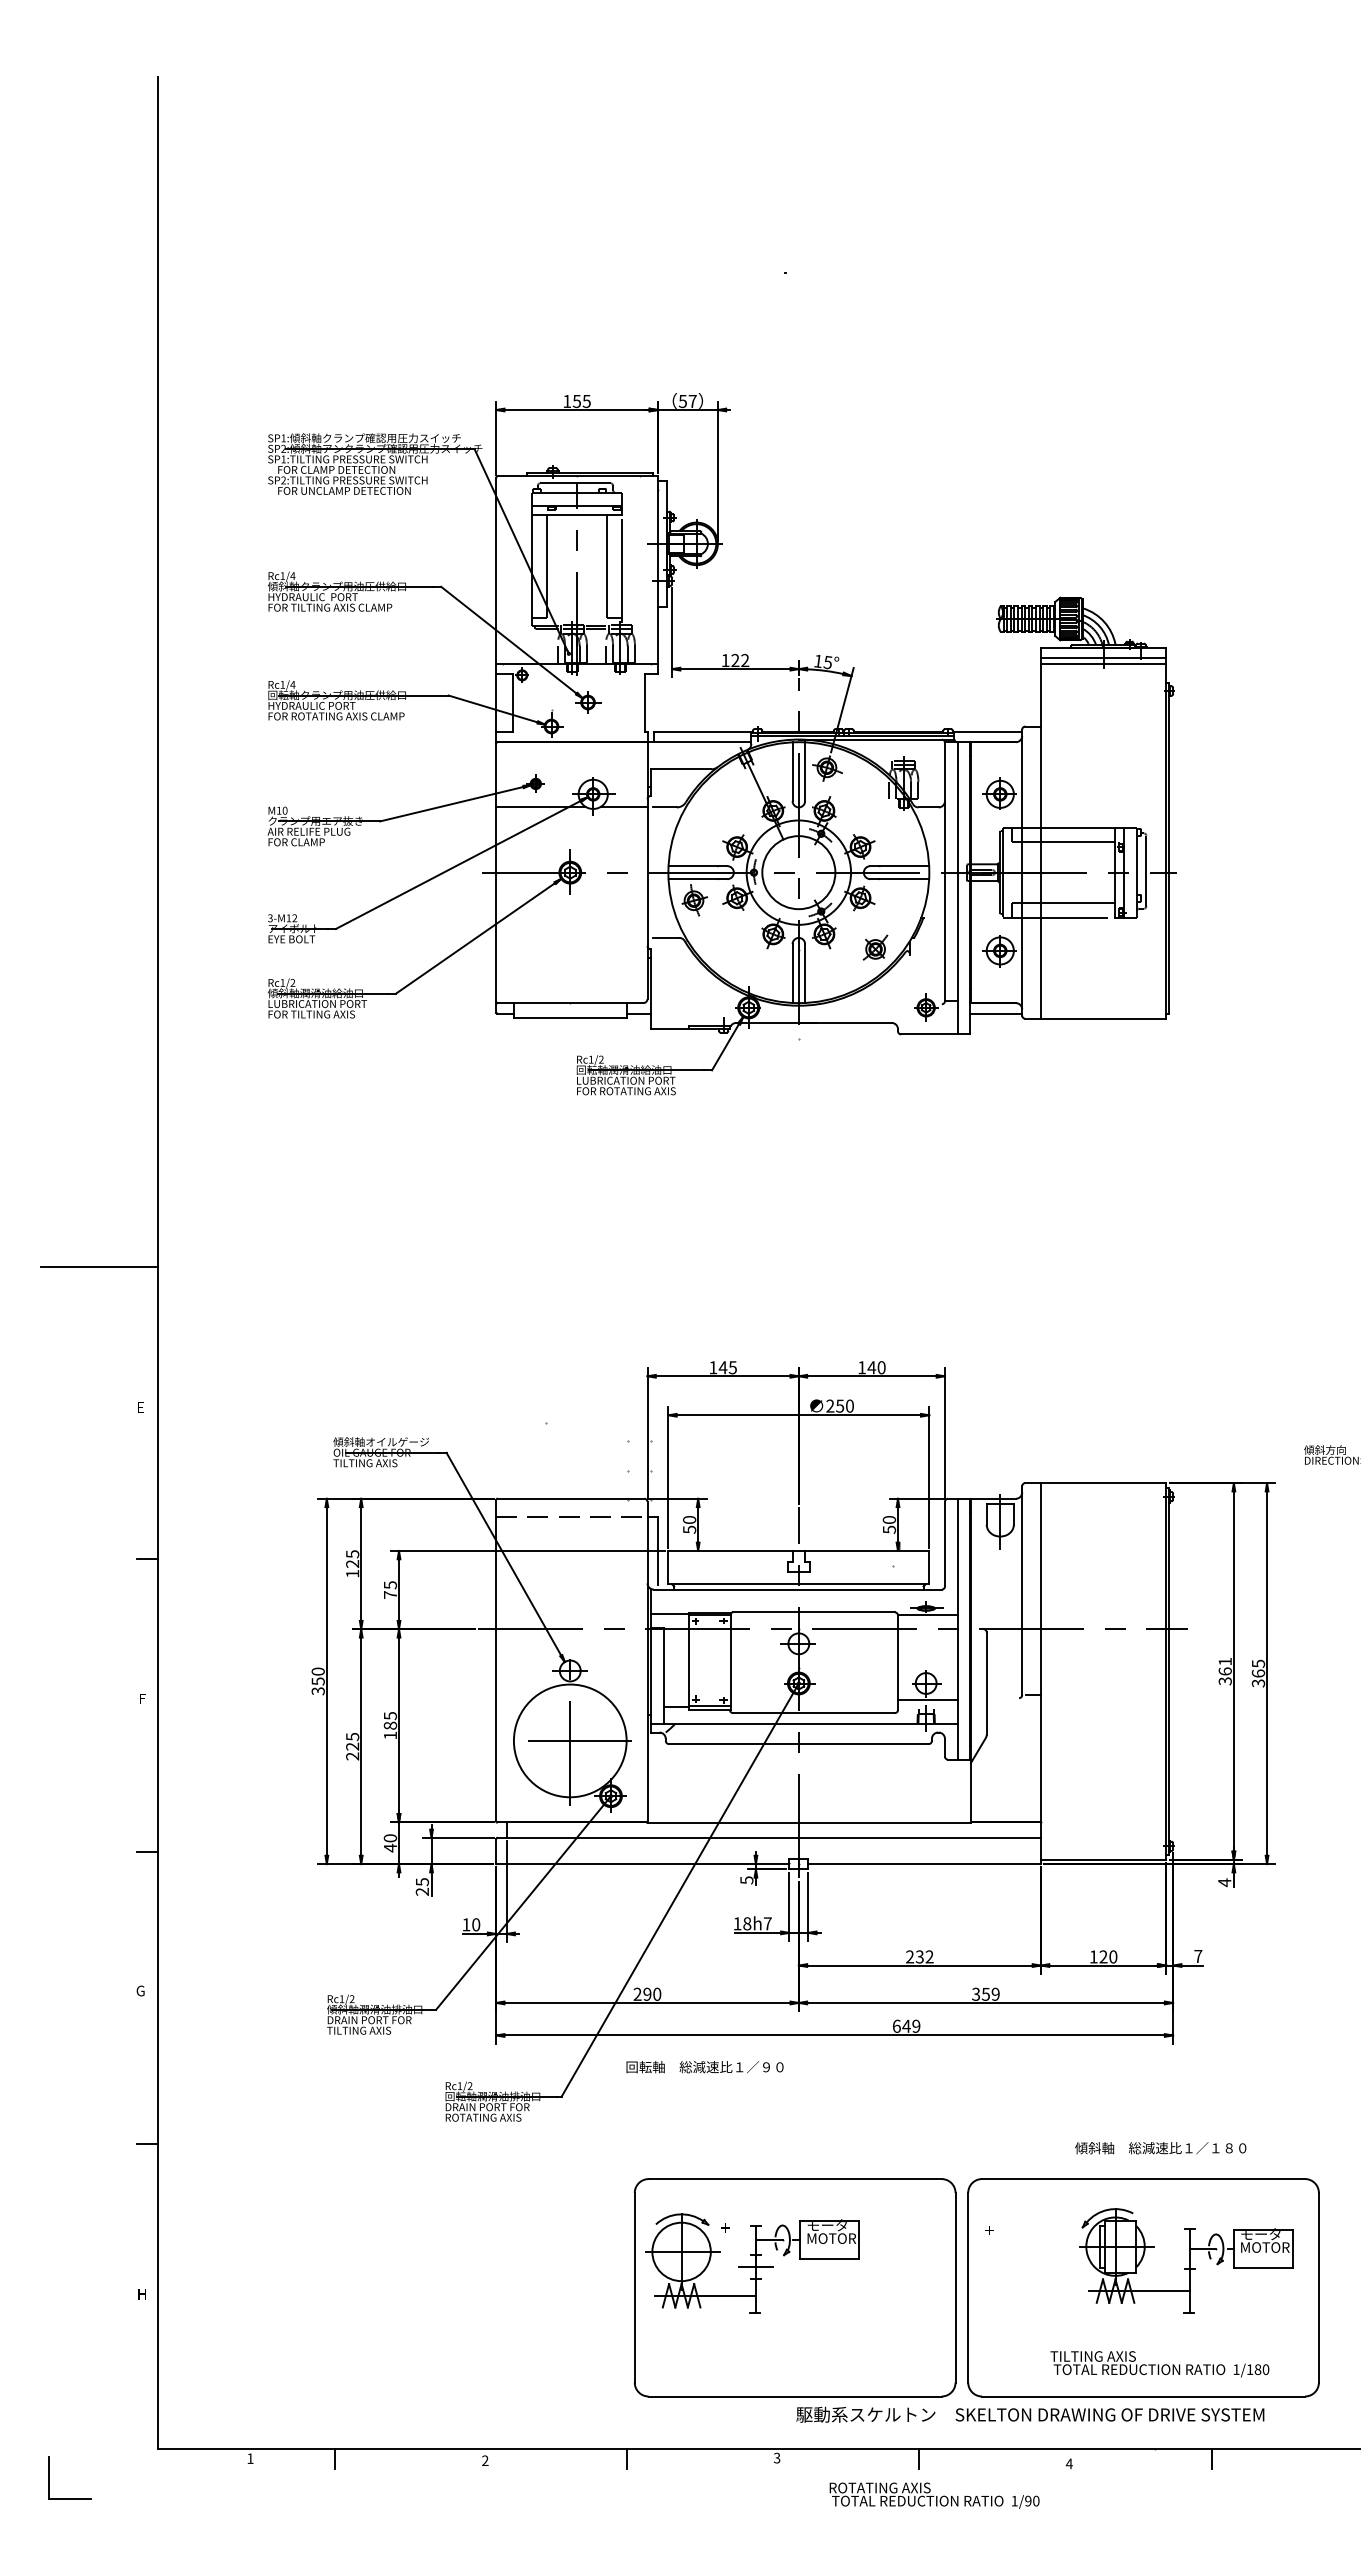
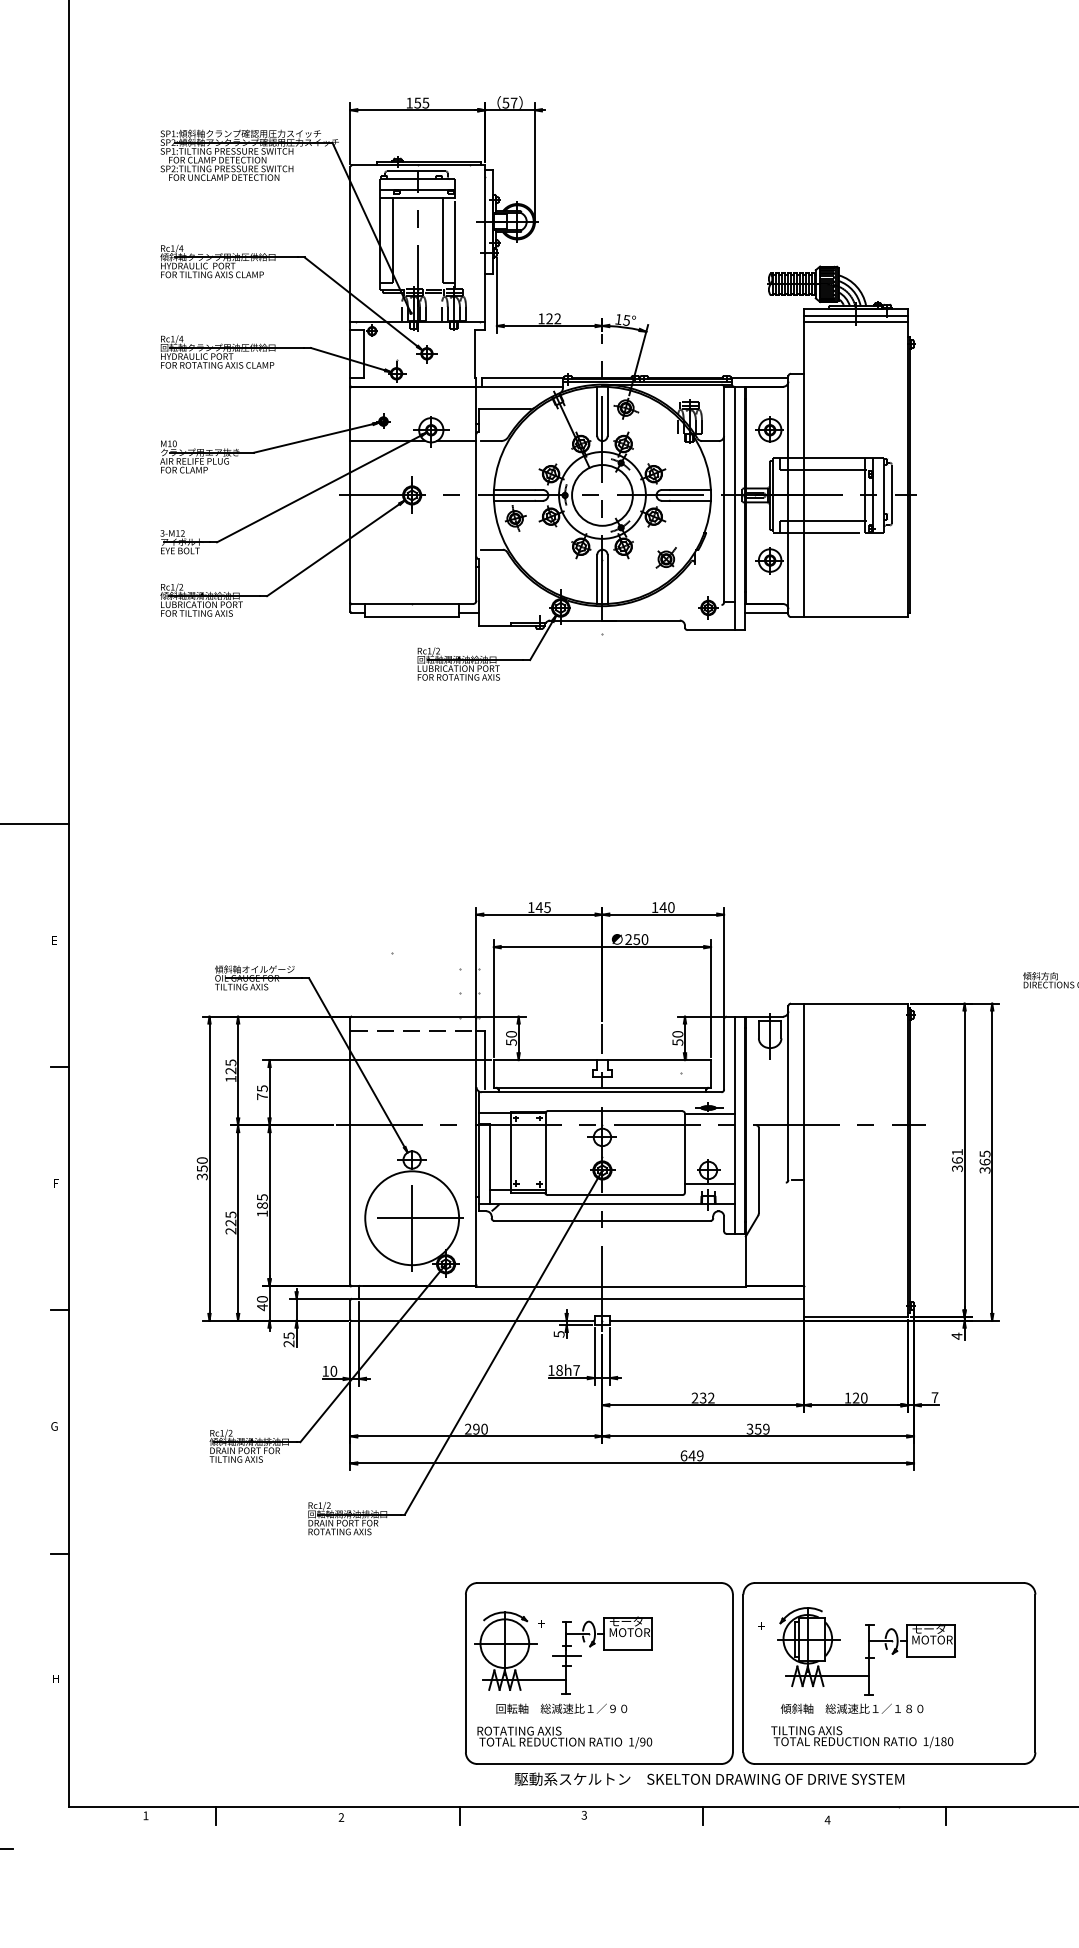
text: (704, 2067) -> (561, 1709), moved
text: (1160, 2148) -> (851, 1709), moved
part: (1186, 2260) -> (866, 1650), moved
text: (1159, 2364) -> (861, 1737), moved
text: (1030, 2414) -> (709, 1779), moved
text: (934, 2495) -> (564, 1737), moved

